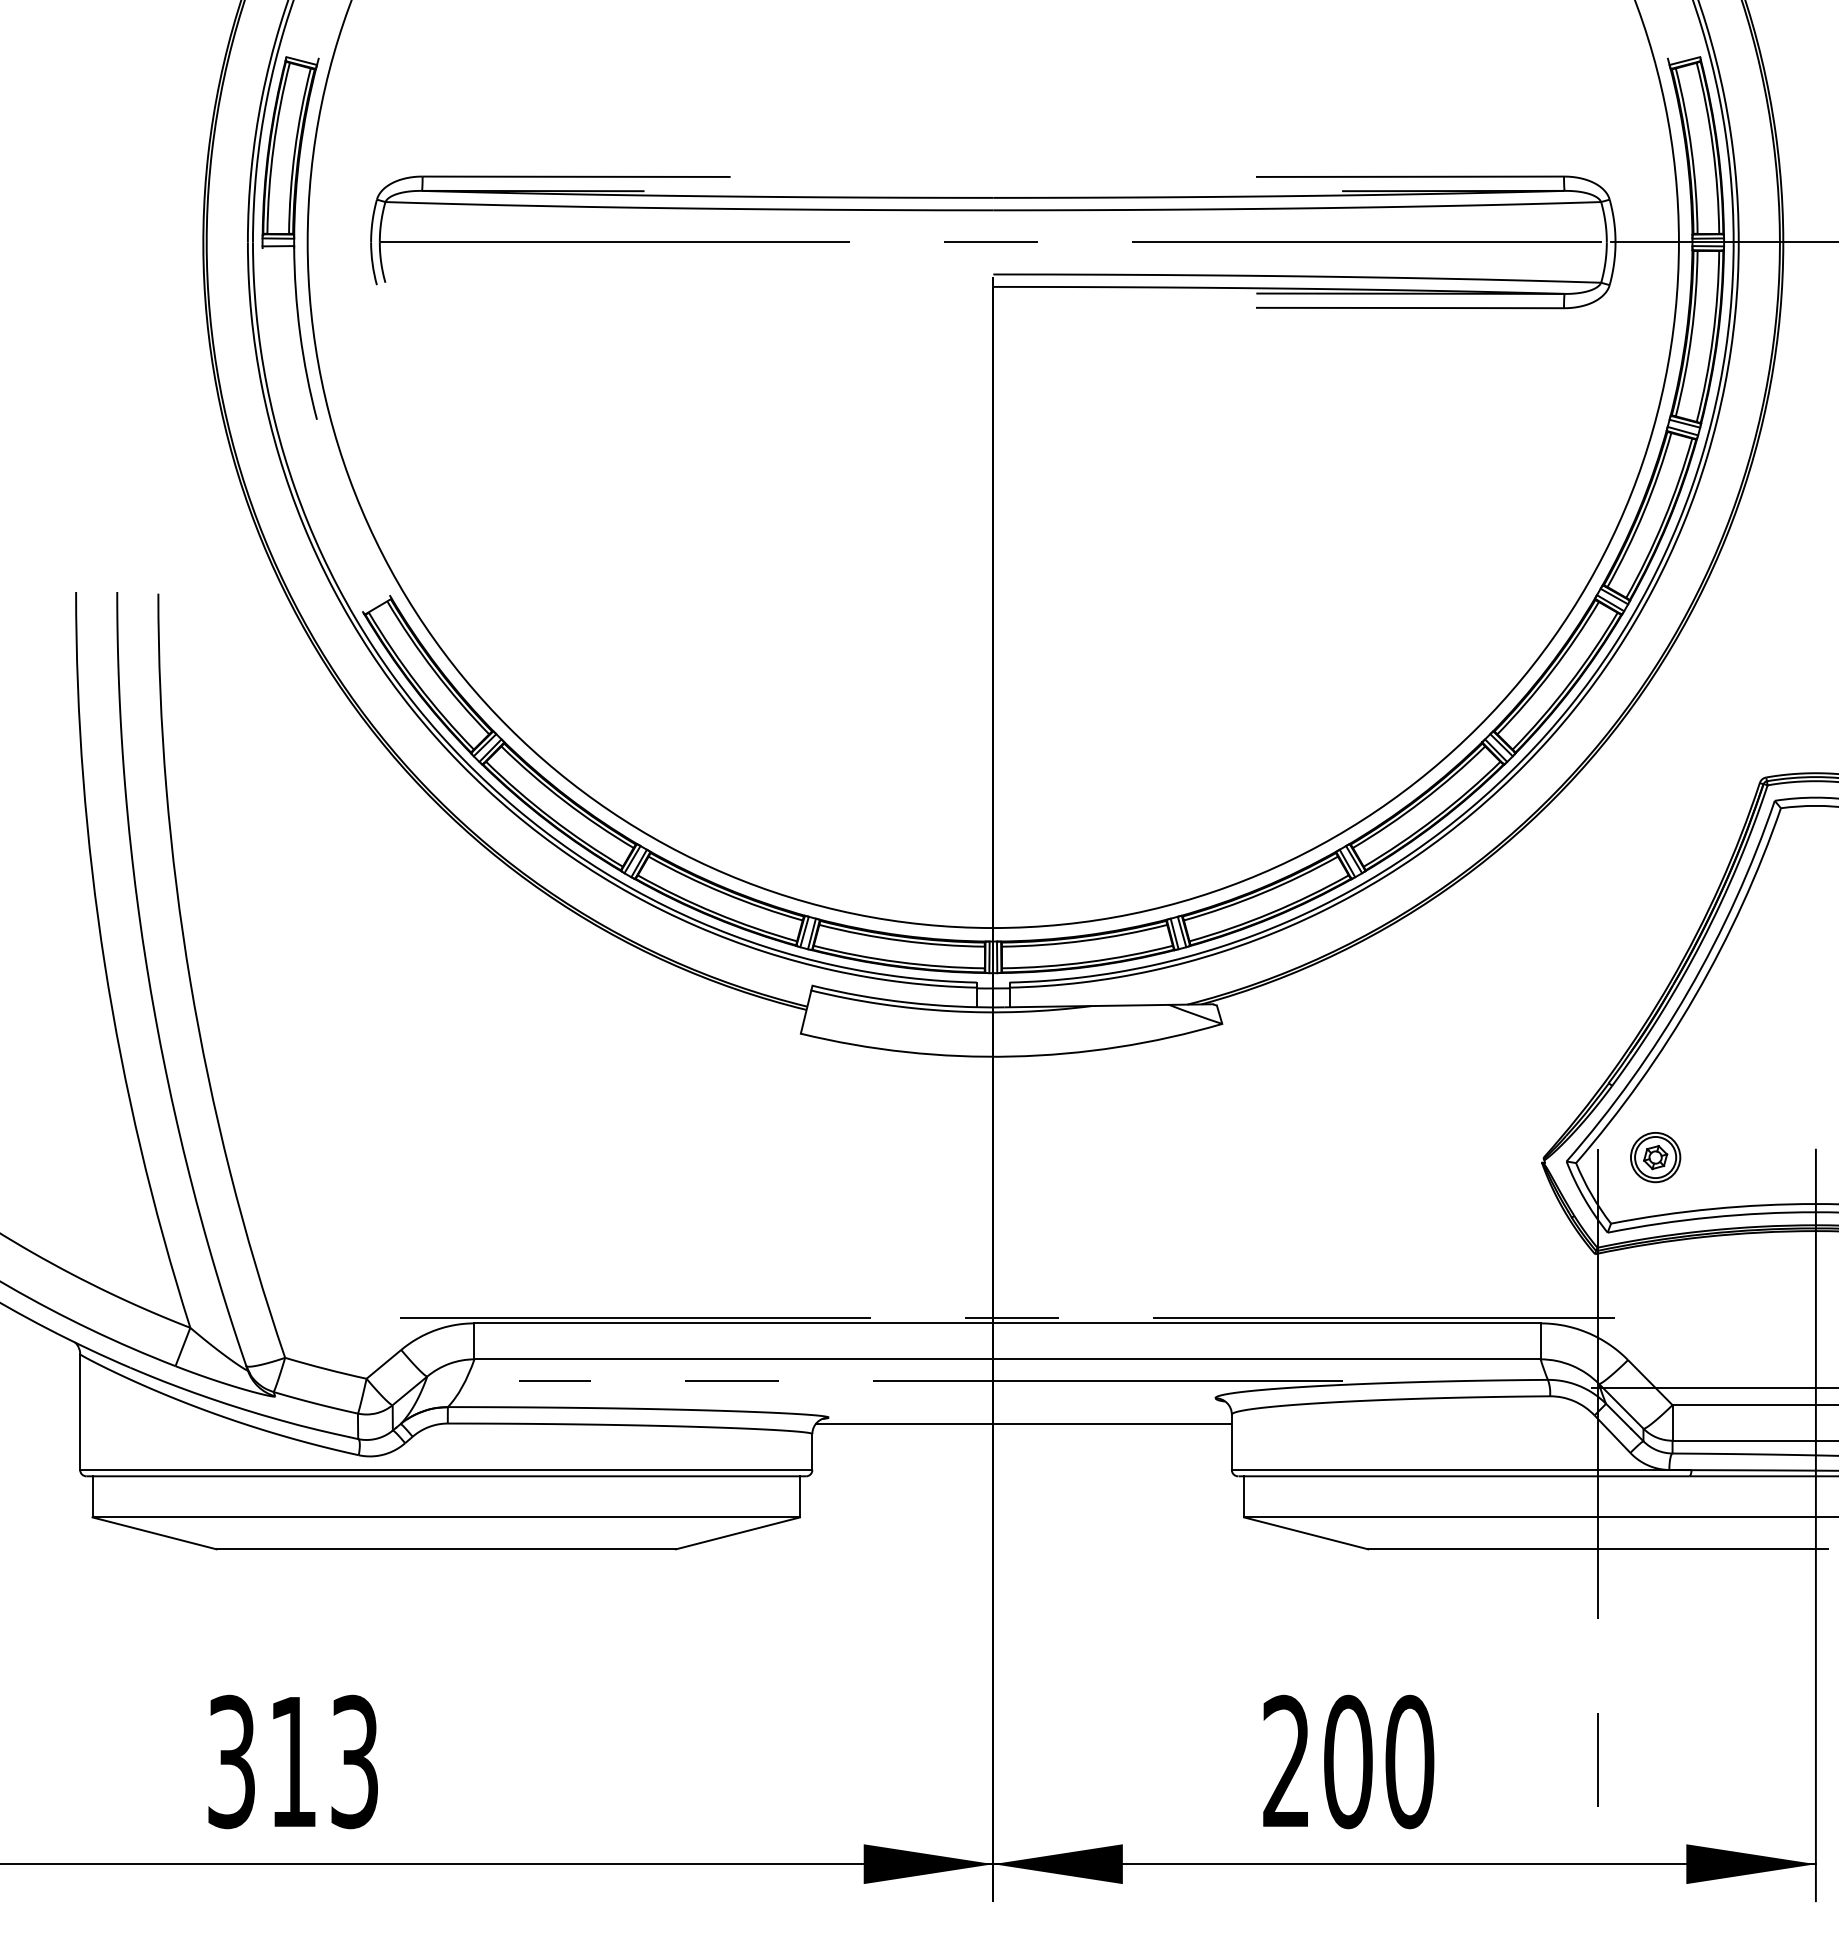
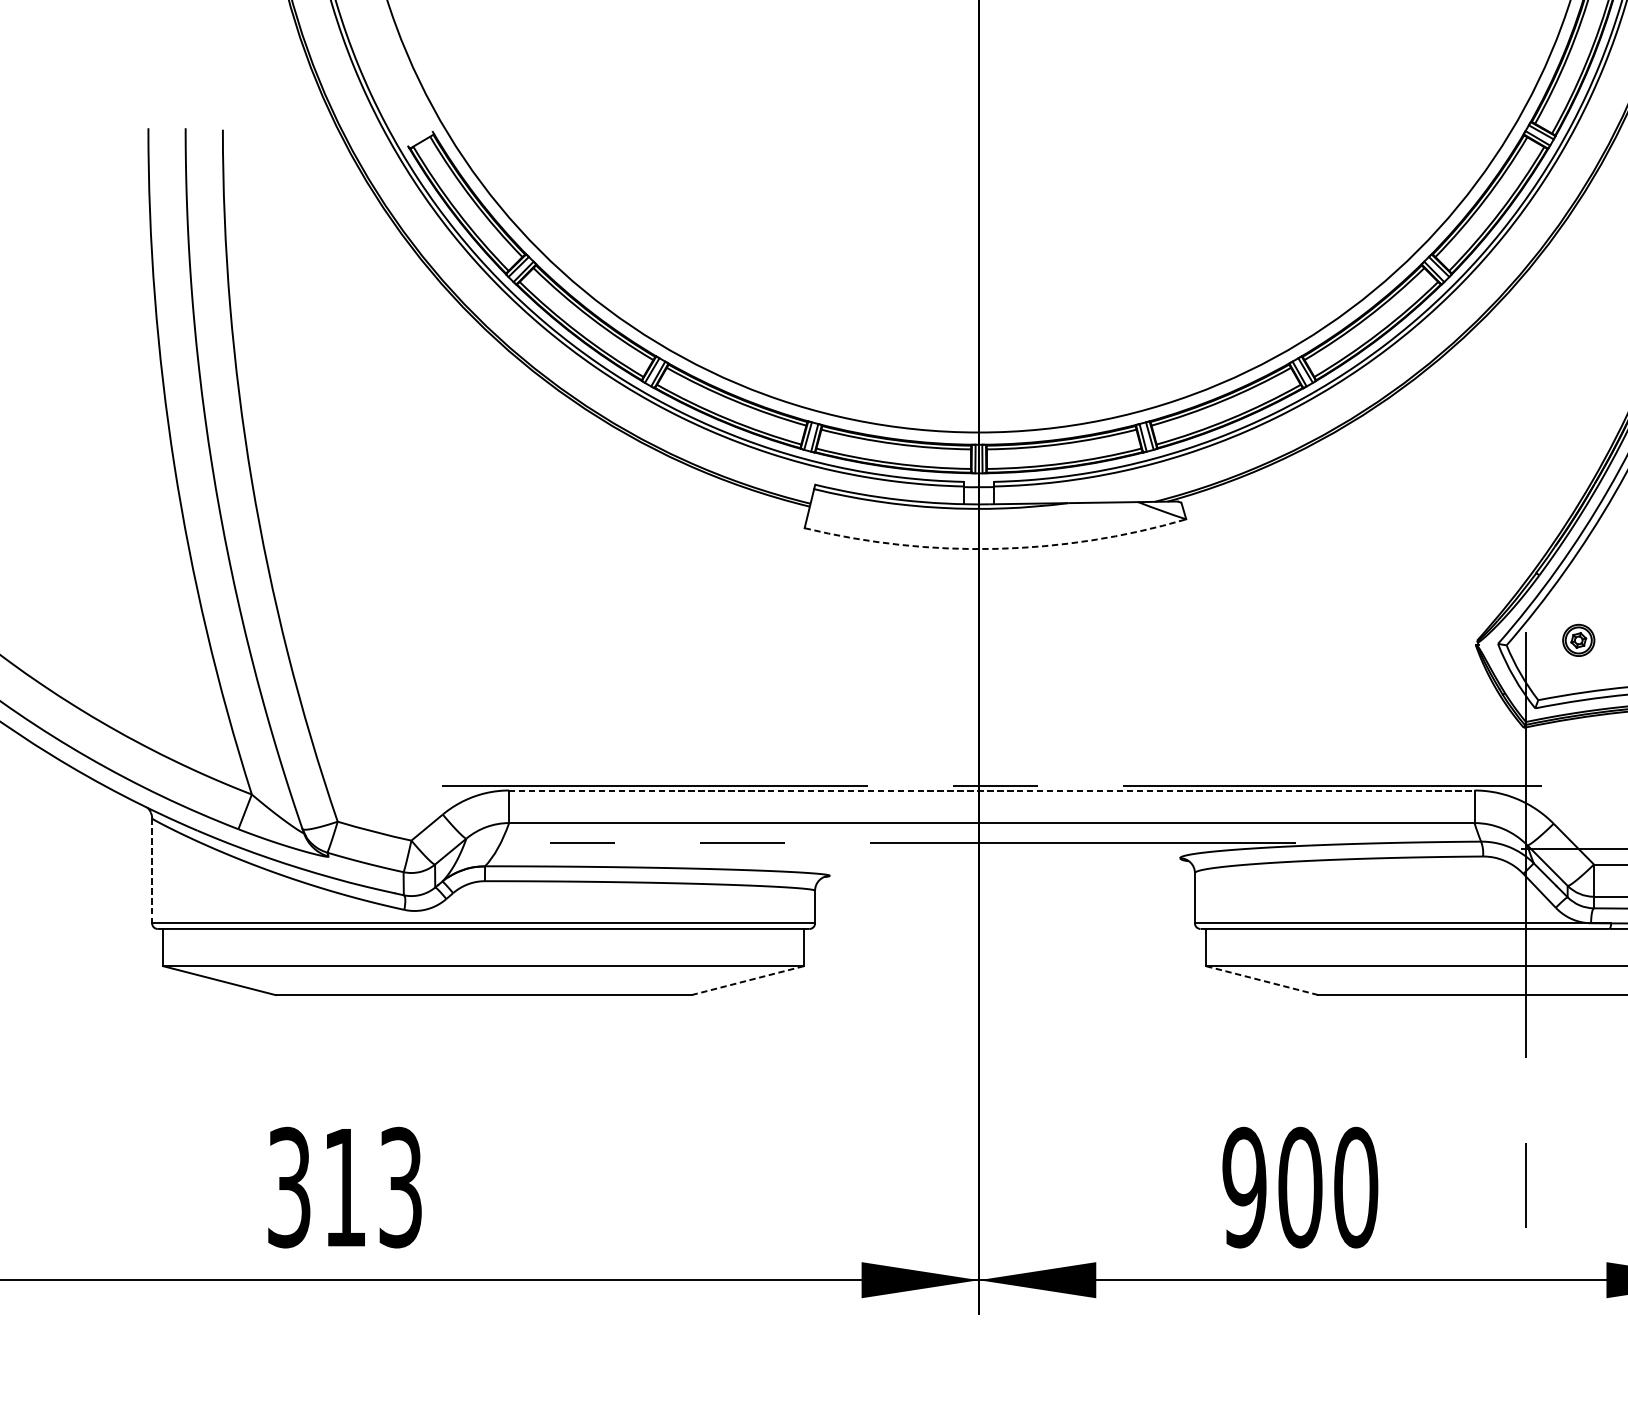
arc: (1012, 1056) -> (996, 548), solid -> dashed
part: (1655, 1157) -> (1578, 640), size x0.7
line: (1008, 1323) -> (992, 790), solid -> dashed
line: (80, 1412) -> (152, 871), solid -> dashed
line: (1023, 1424) -> (1006, 882), removed
line: (738, 1533) -> (748, 980), solid -> dashed
line: (1306, 1533) -> (1262, 980), solid -> dashed
text: (1286, 1761) -> (1244, 1187), 200 -> 900

